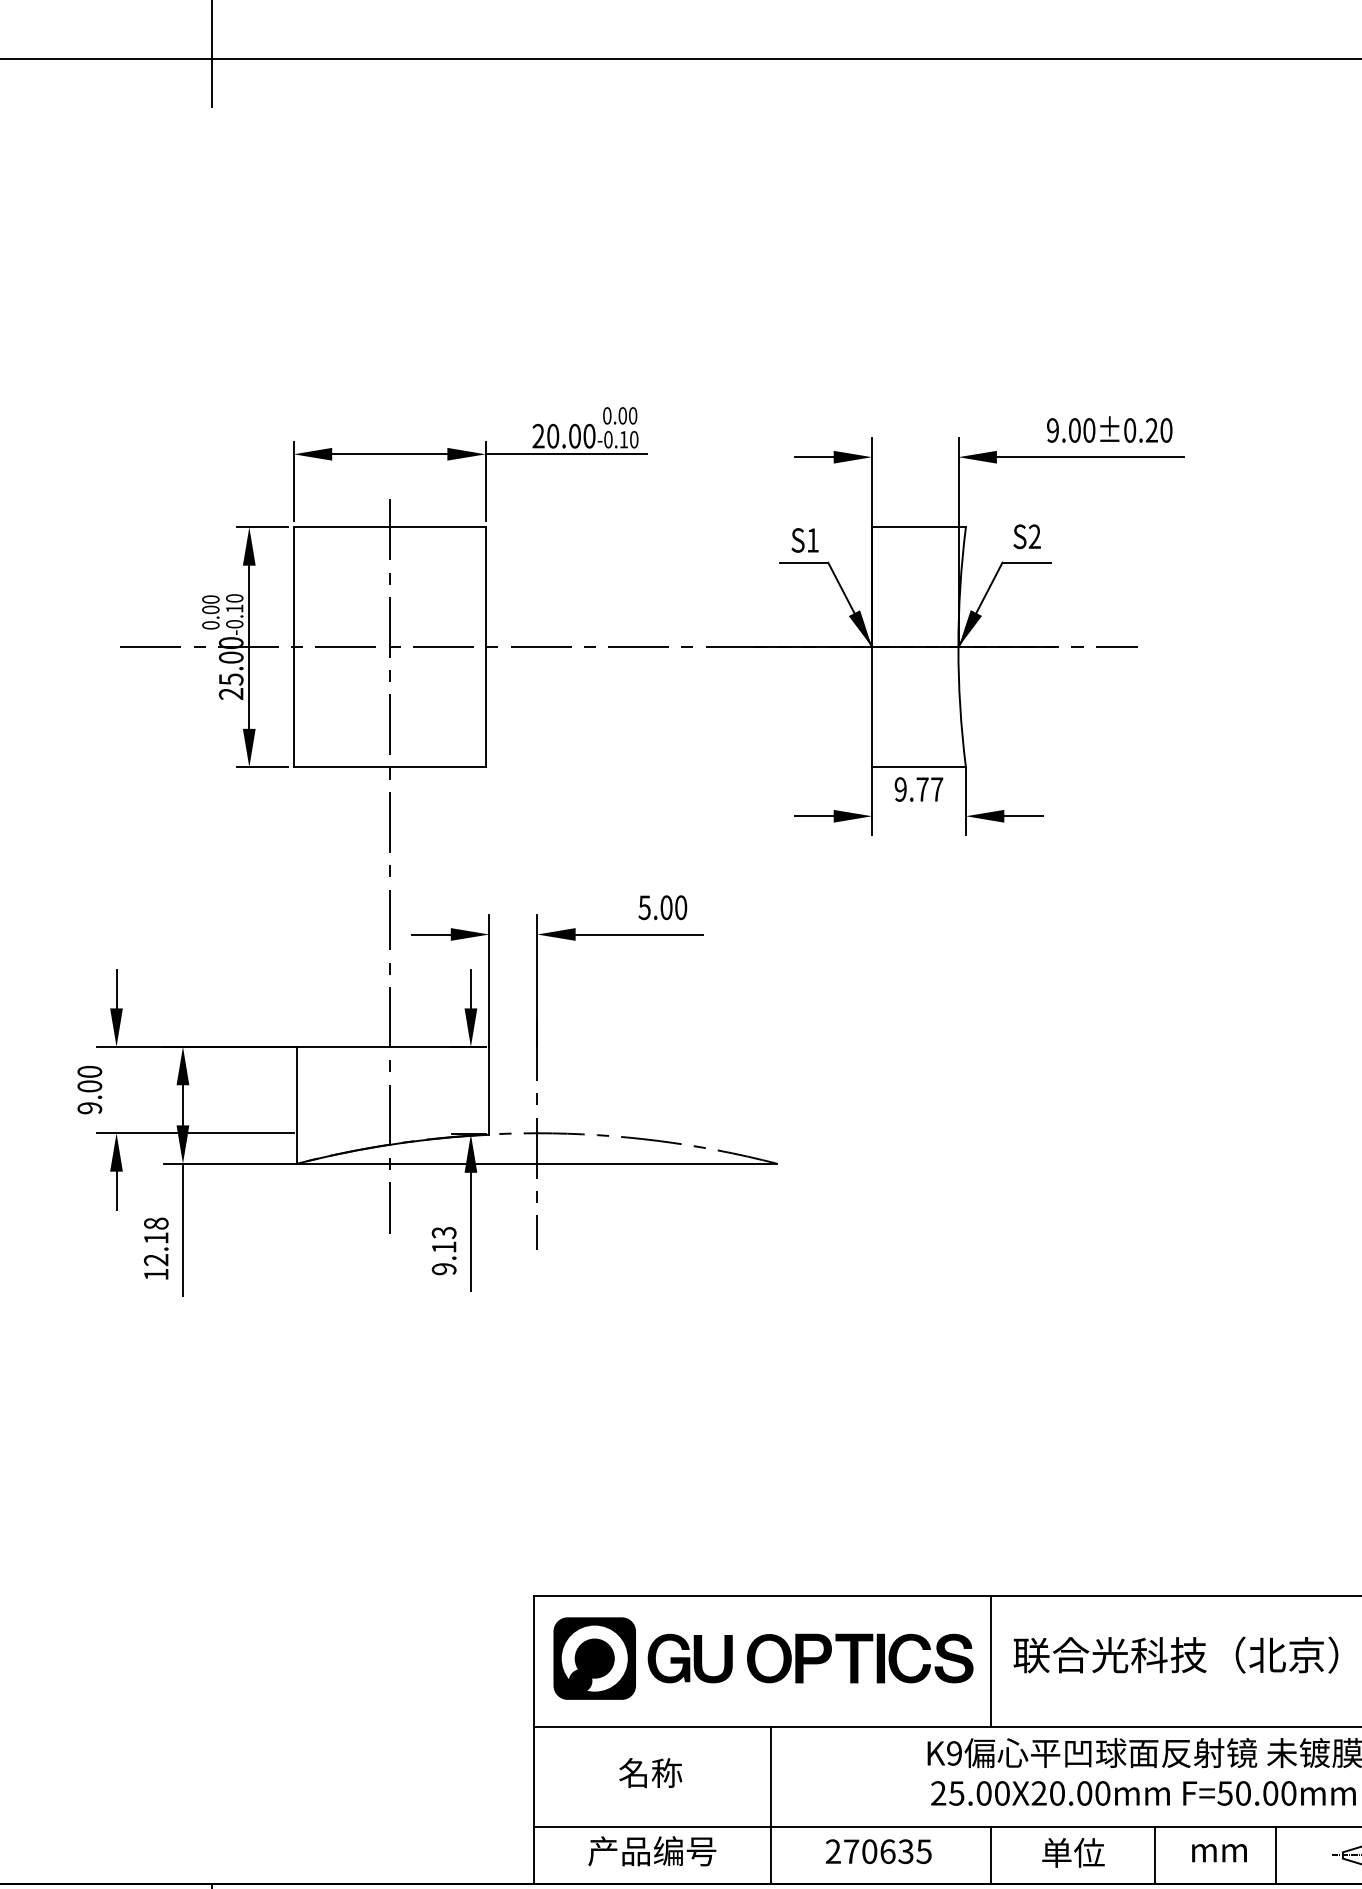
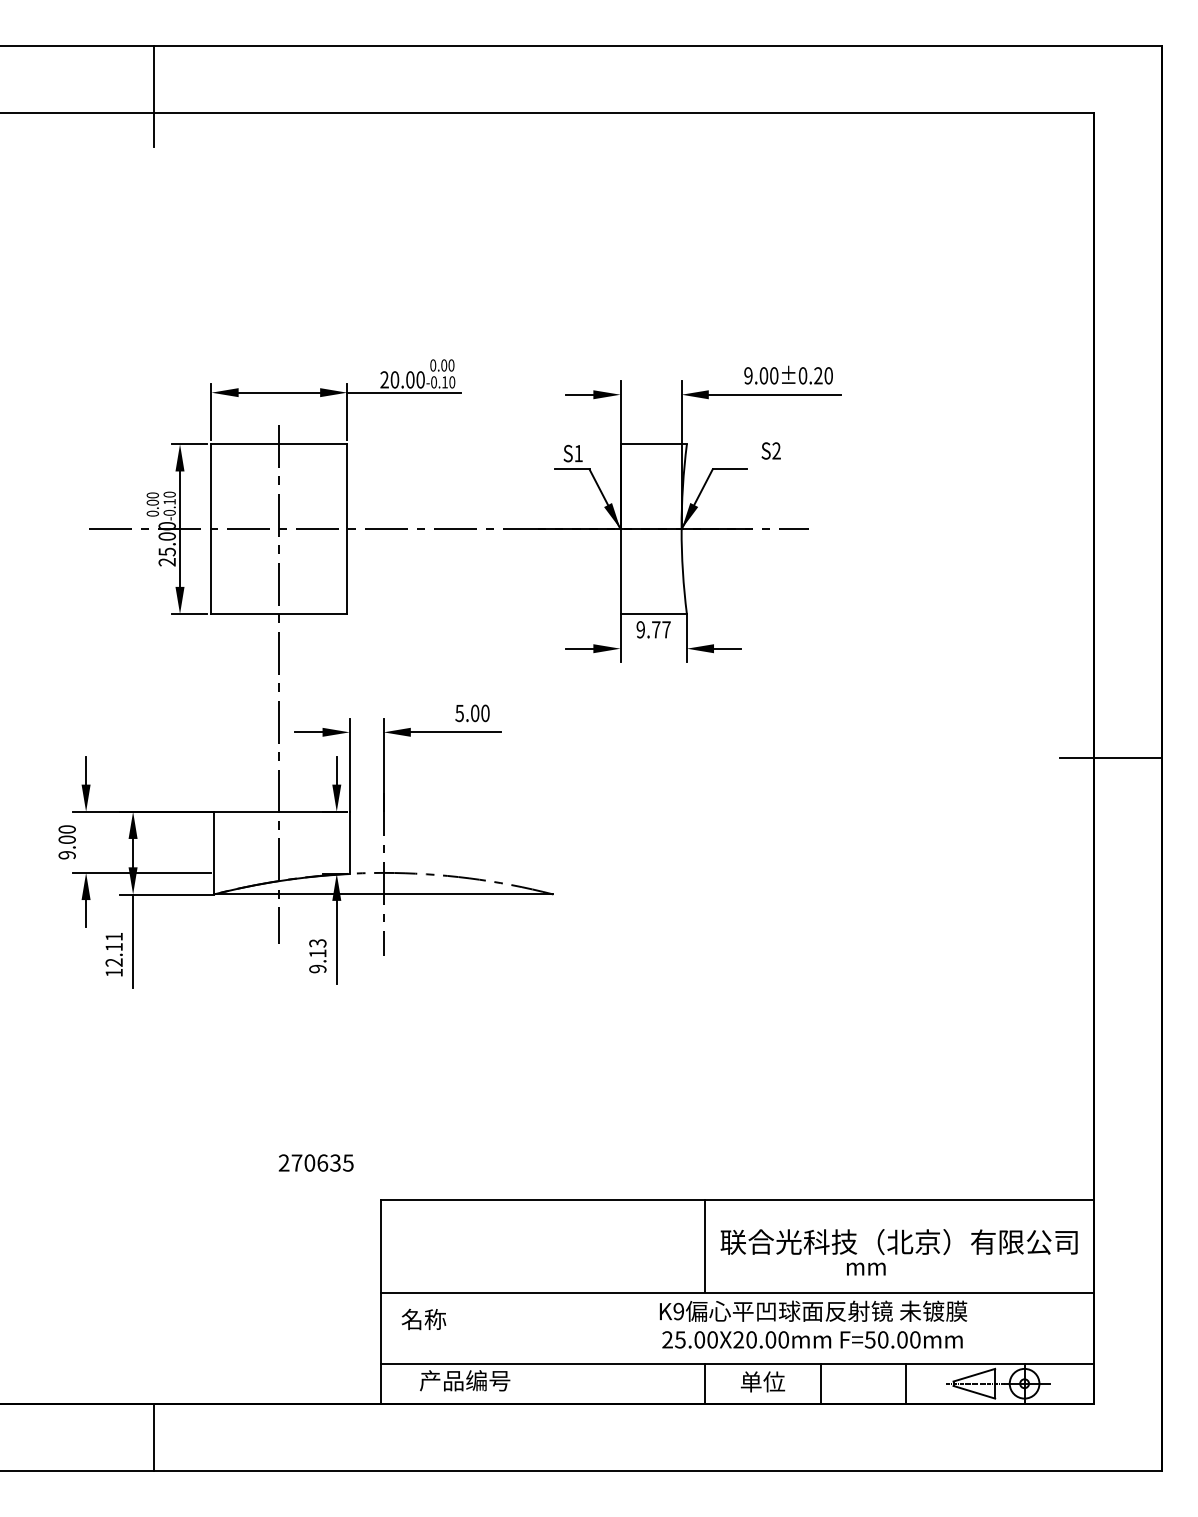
text: (1026, 536) -> (770, 450), moved
text: (155, 1223) -> (113, 936), 12.18 -> 12.11
part: (763, 1658) -> (543, 1244), removed
text: (650, 1773) -> (423, 1319), moved
line: (771, 1804) -> (549, 1347), removed
text: (877, 1850) -> (315, 1162), moved
text: (1219, 1852) -> (866, 1268), moved

